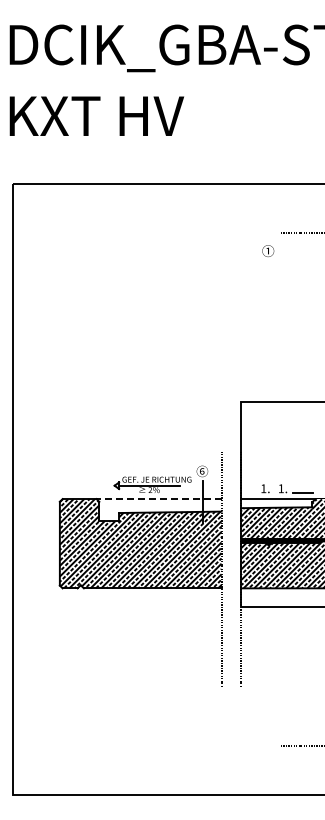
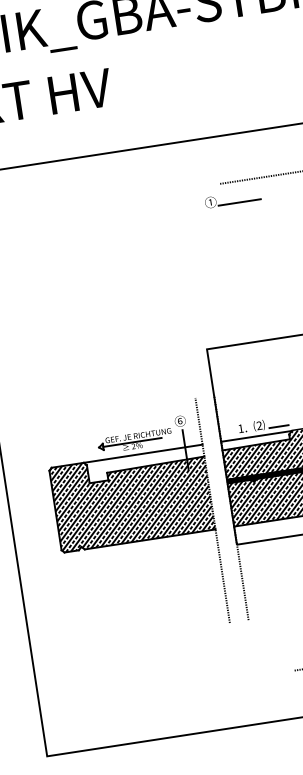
line: (297, 255) -> (239, 202), added
text: (282, 488) -> (258, 425), ⒈ -> ⑵
line: (159, 499) -> (143, 454), dashed -> solid

